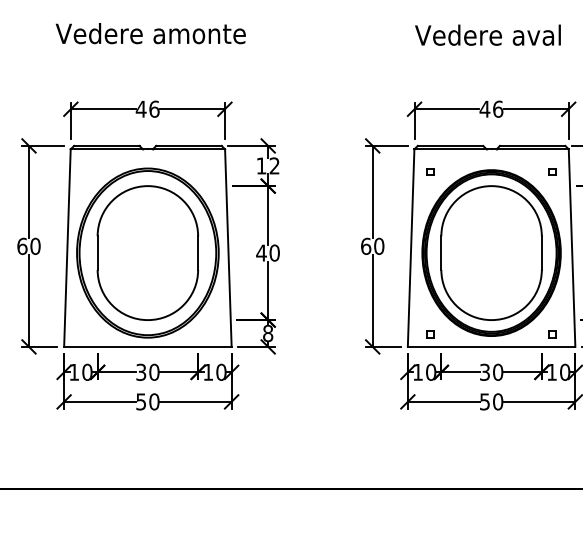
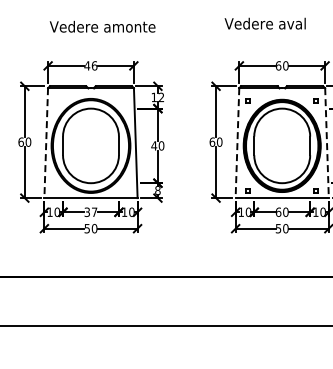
text: (150, 33) -> (102, 26), moved
text: (486, 34) -> (264, 23), moved
text: (490, 108) -> (281, 65), 46 -> 60
line: (67, 248) -> (46, 143), solid -> dashed
line: (411, 248) -> (237, 143), solid -> dashed
line: (572, 248) -> (327, 143), solid -> dashed
text: (154, 370) -> (94, 211), 30 -> 37
text: (484, 370) -> (278, 211), 30 -> 60

